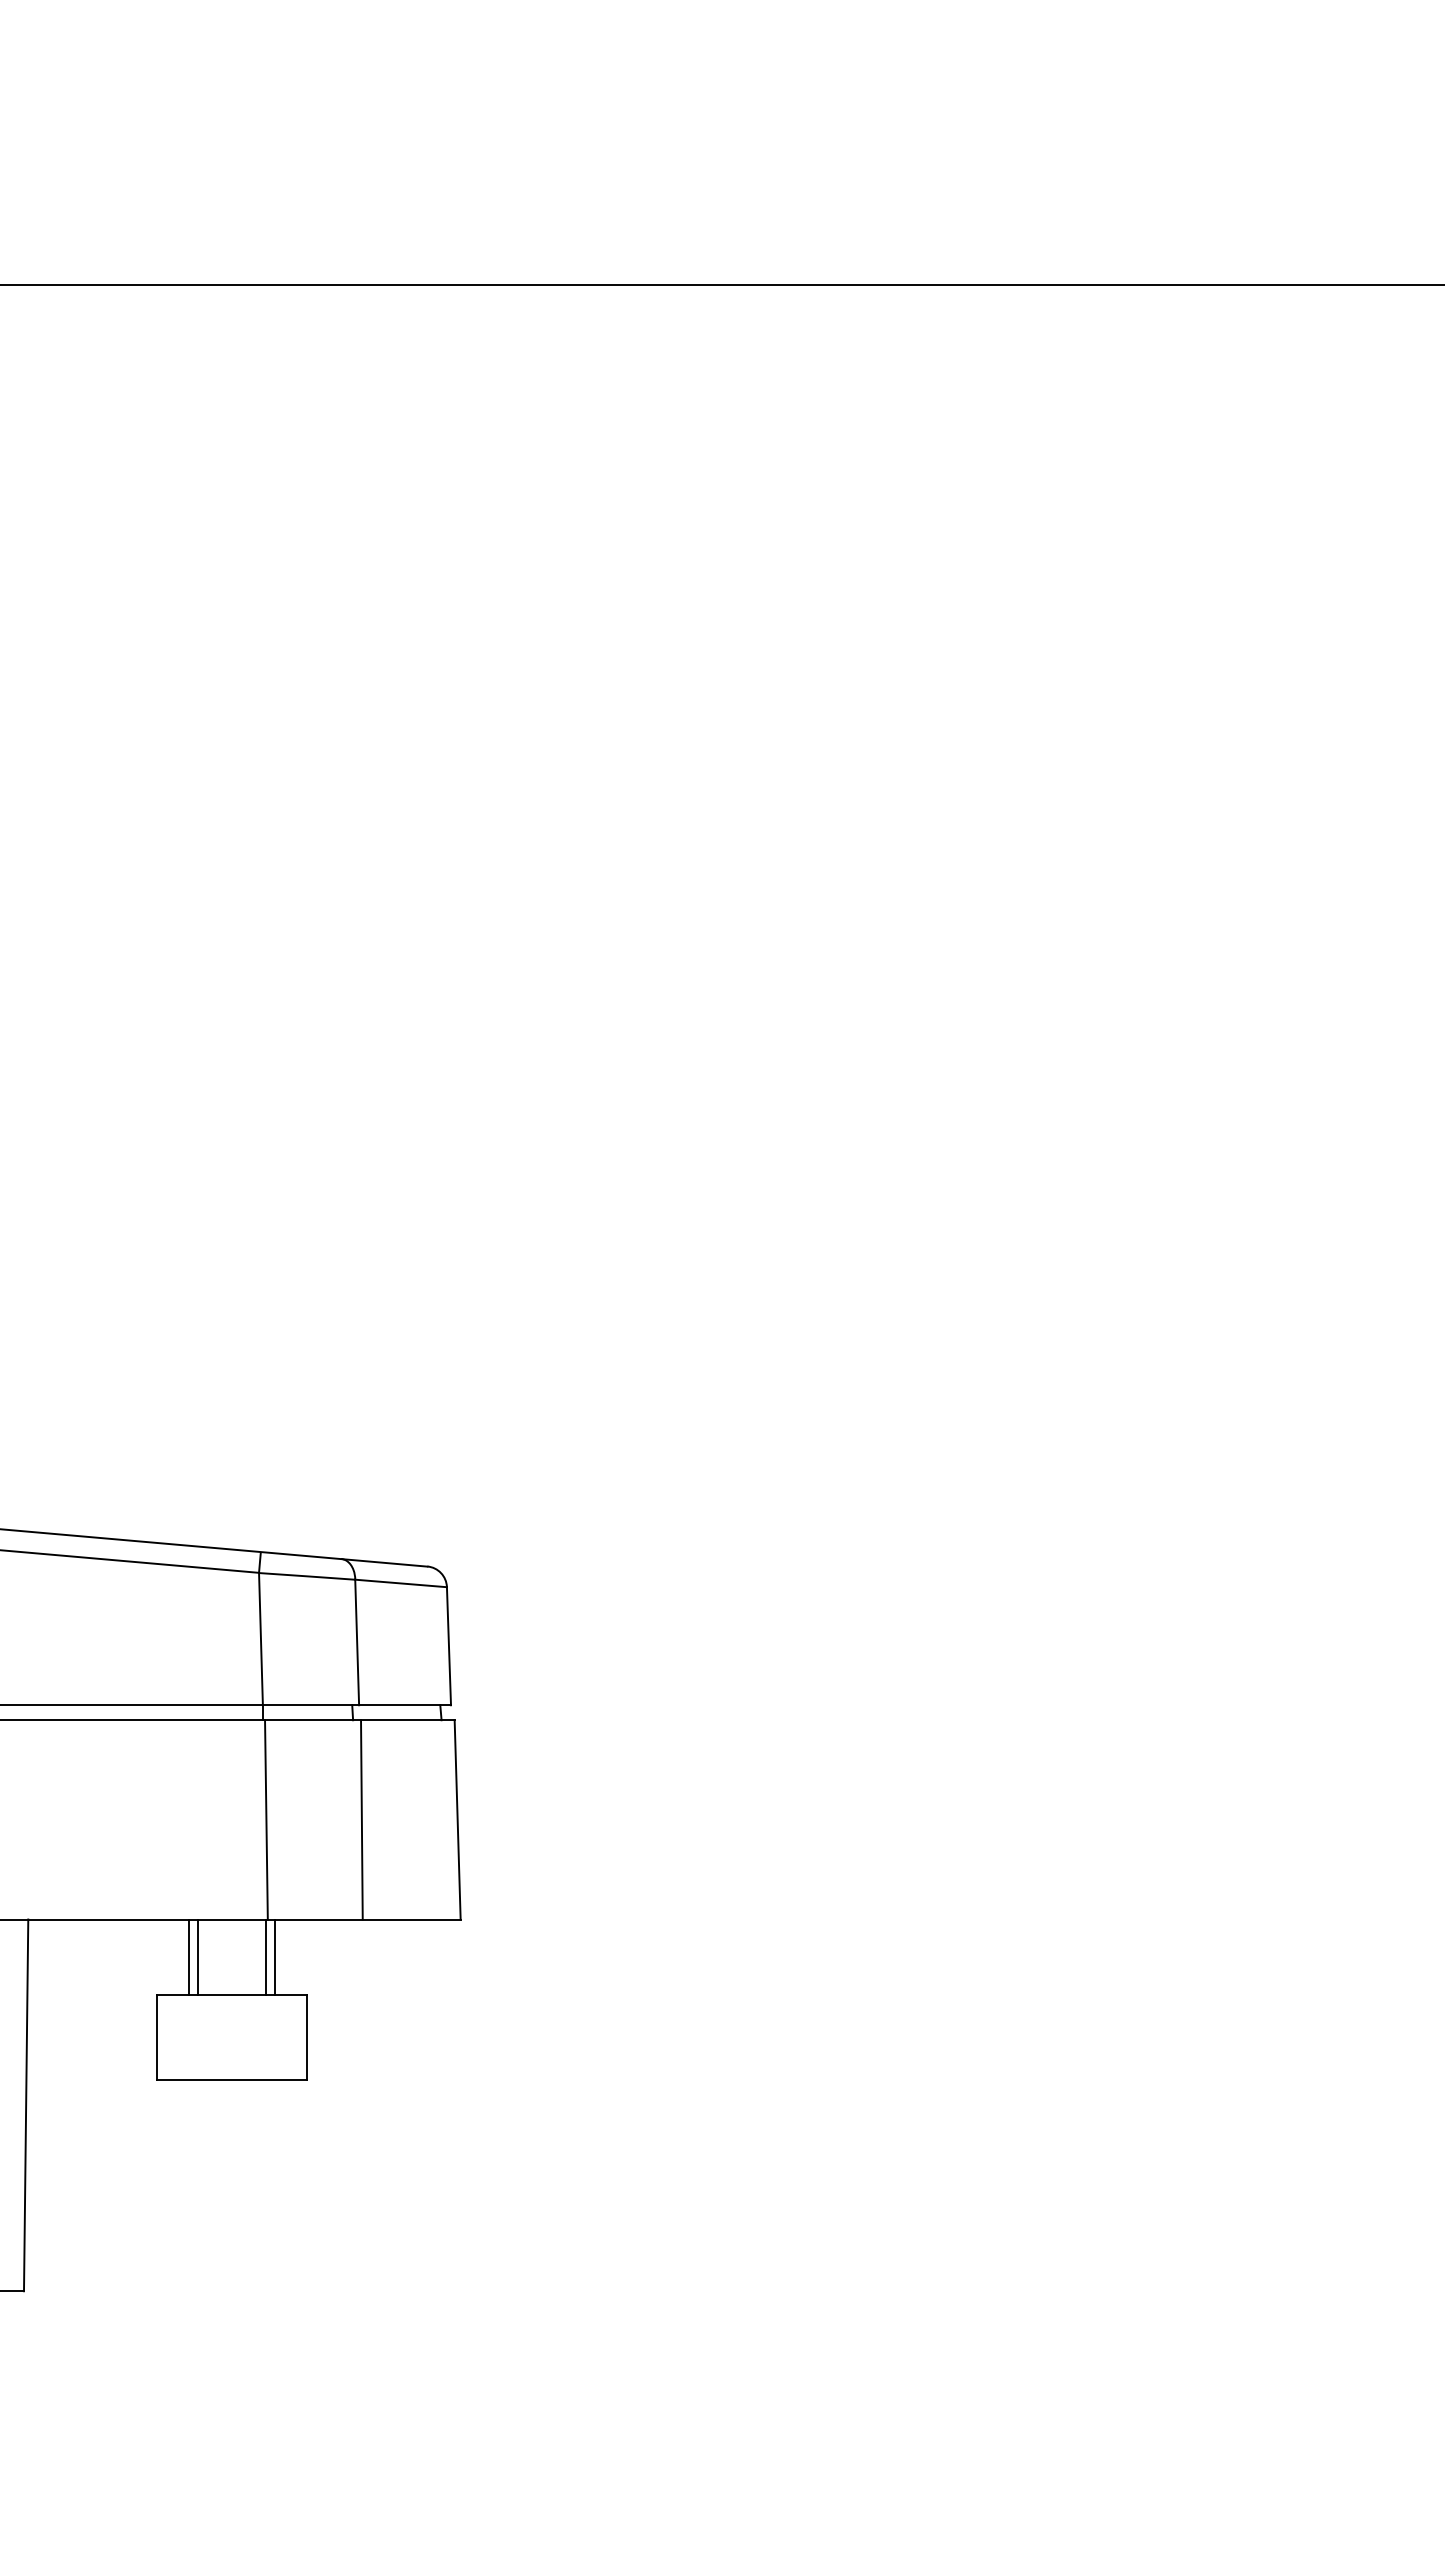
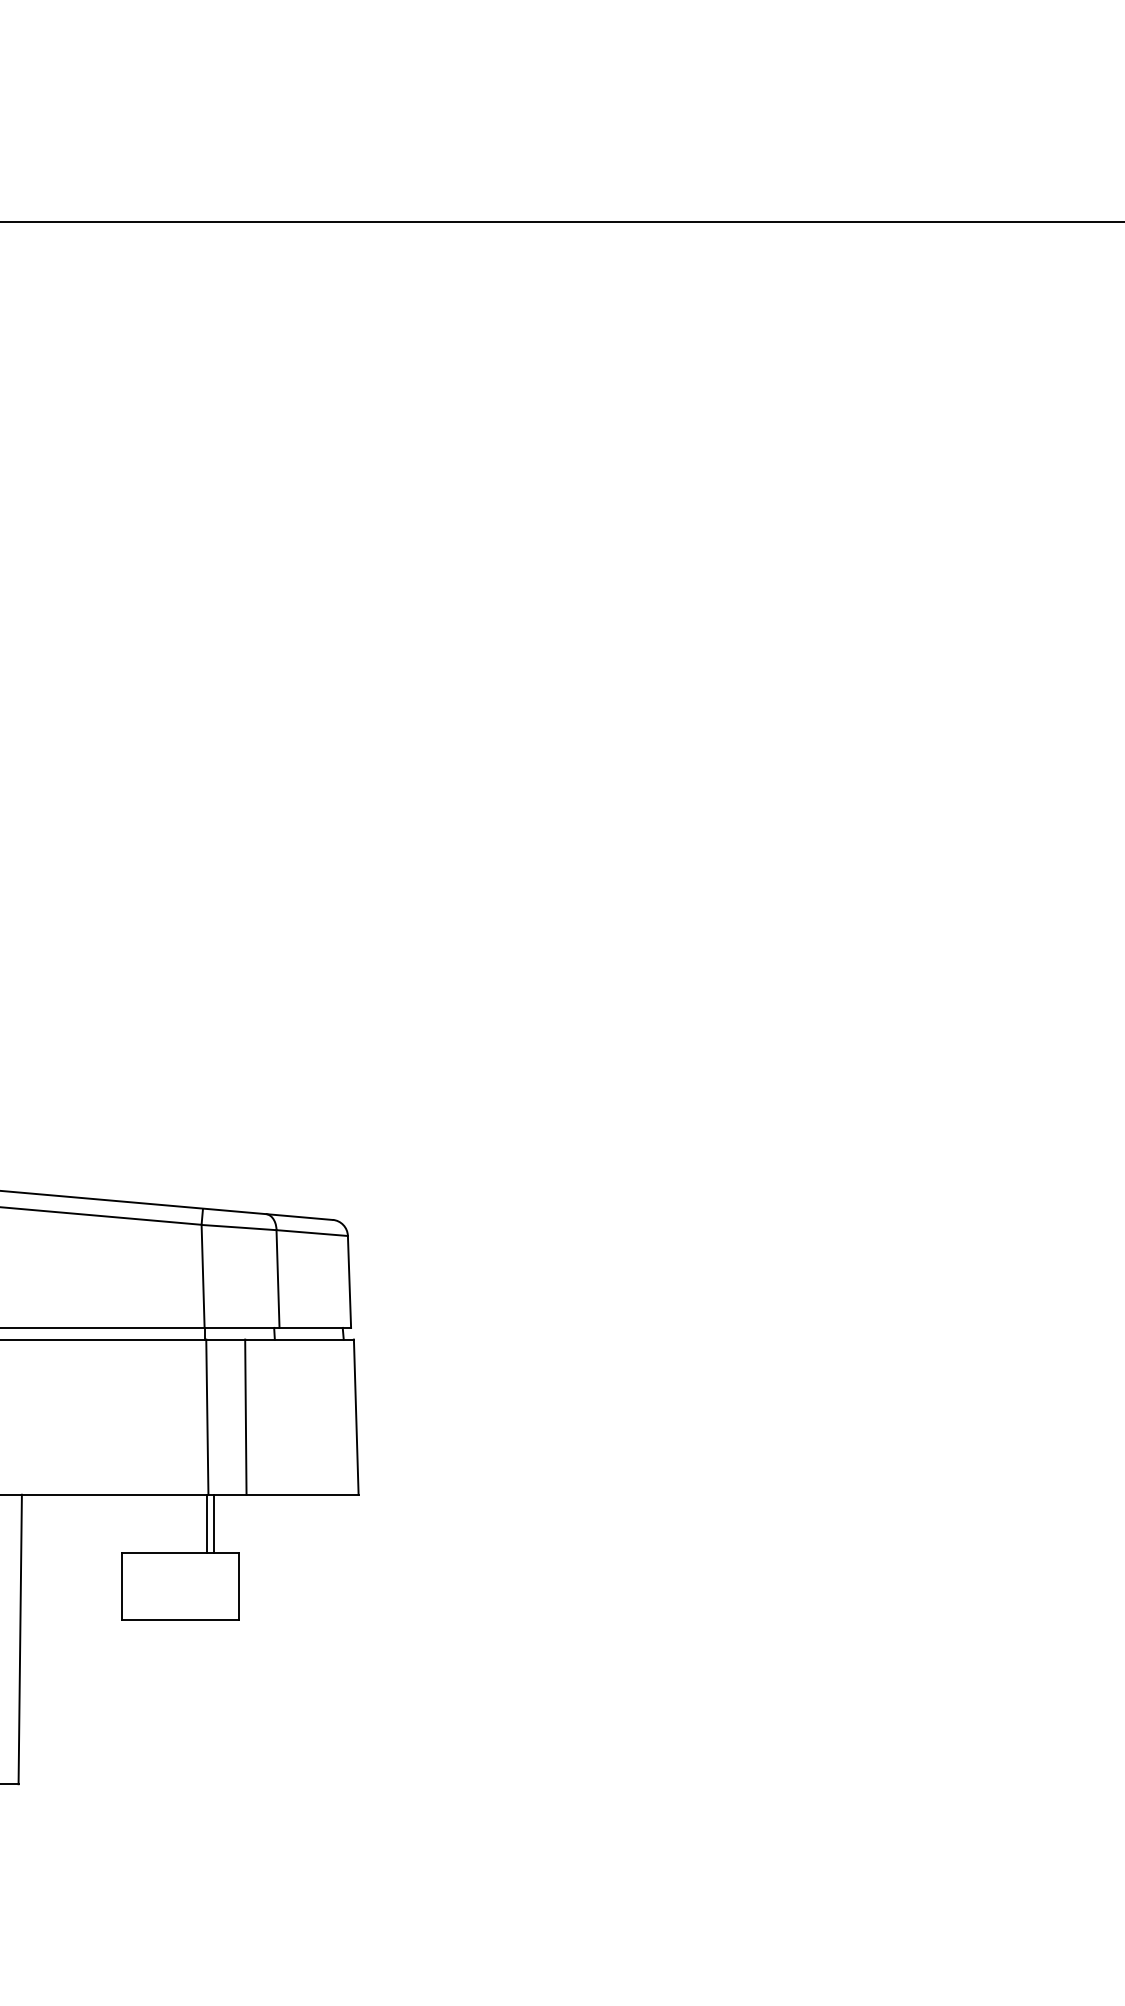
line: (361, 1819) -> (245, 1416), moved
line: (188, 1956) -> (146, 1523), removed
line: (197, 1956) -> (153, 1523), removed

